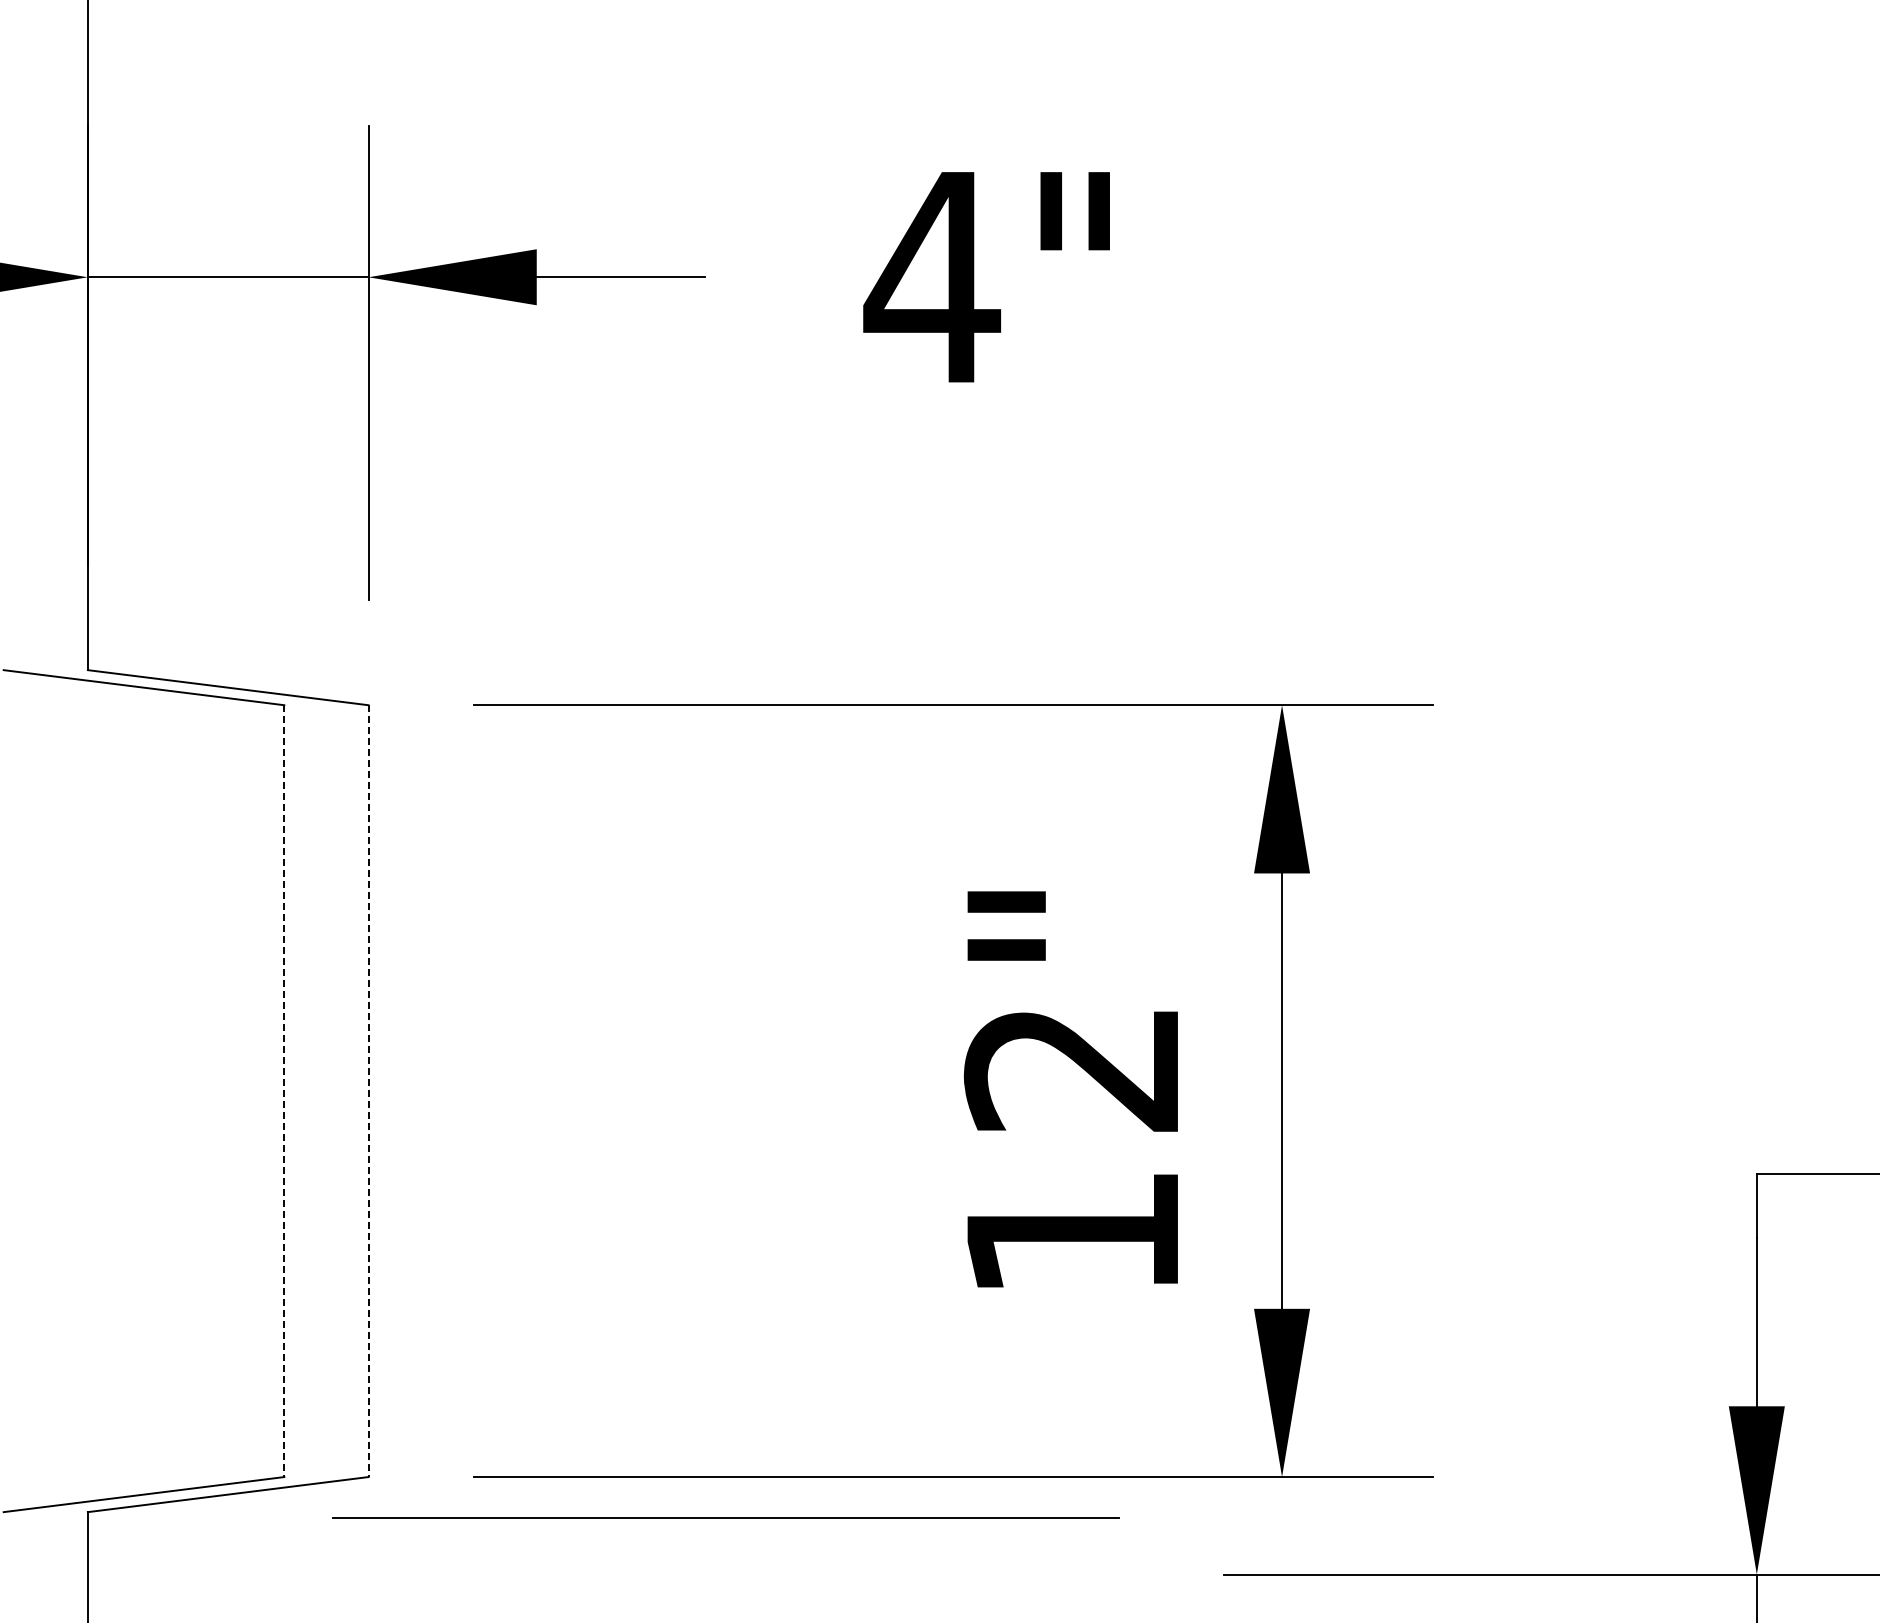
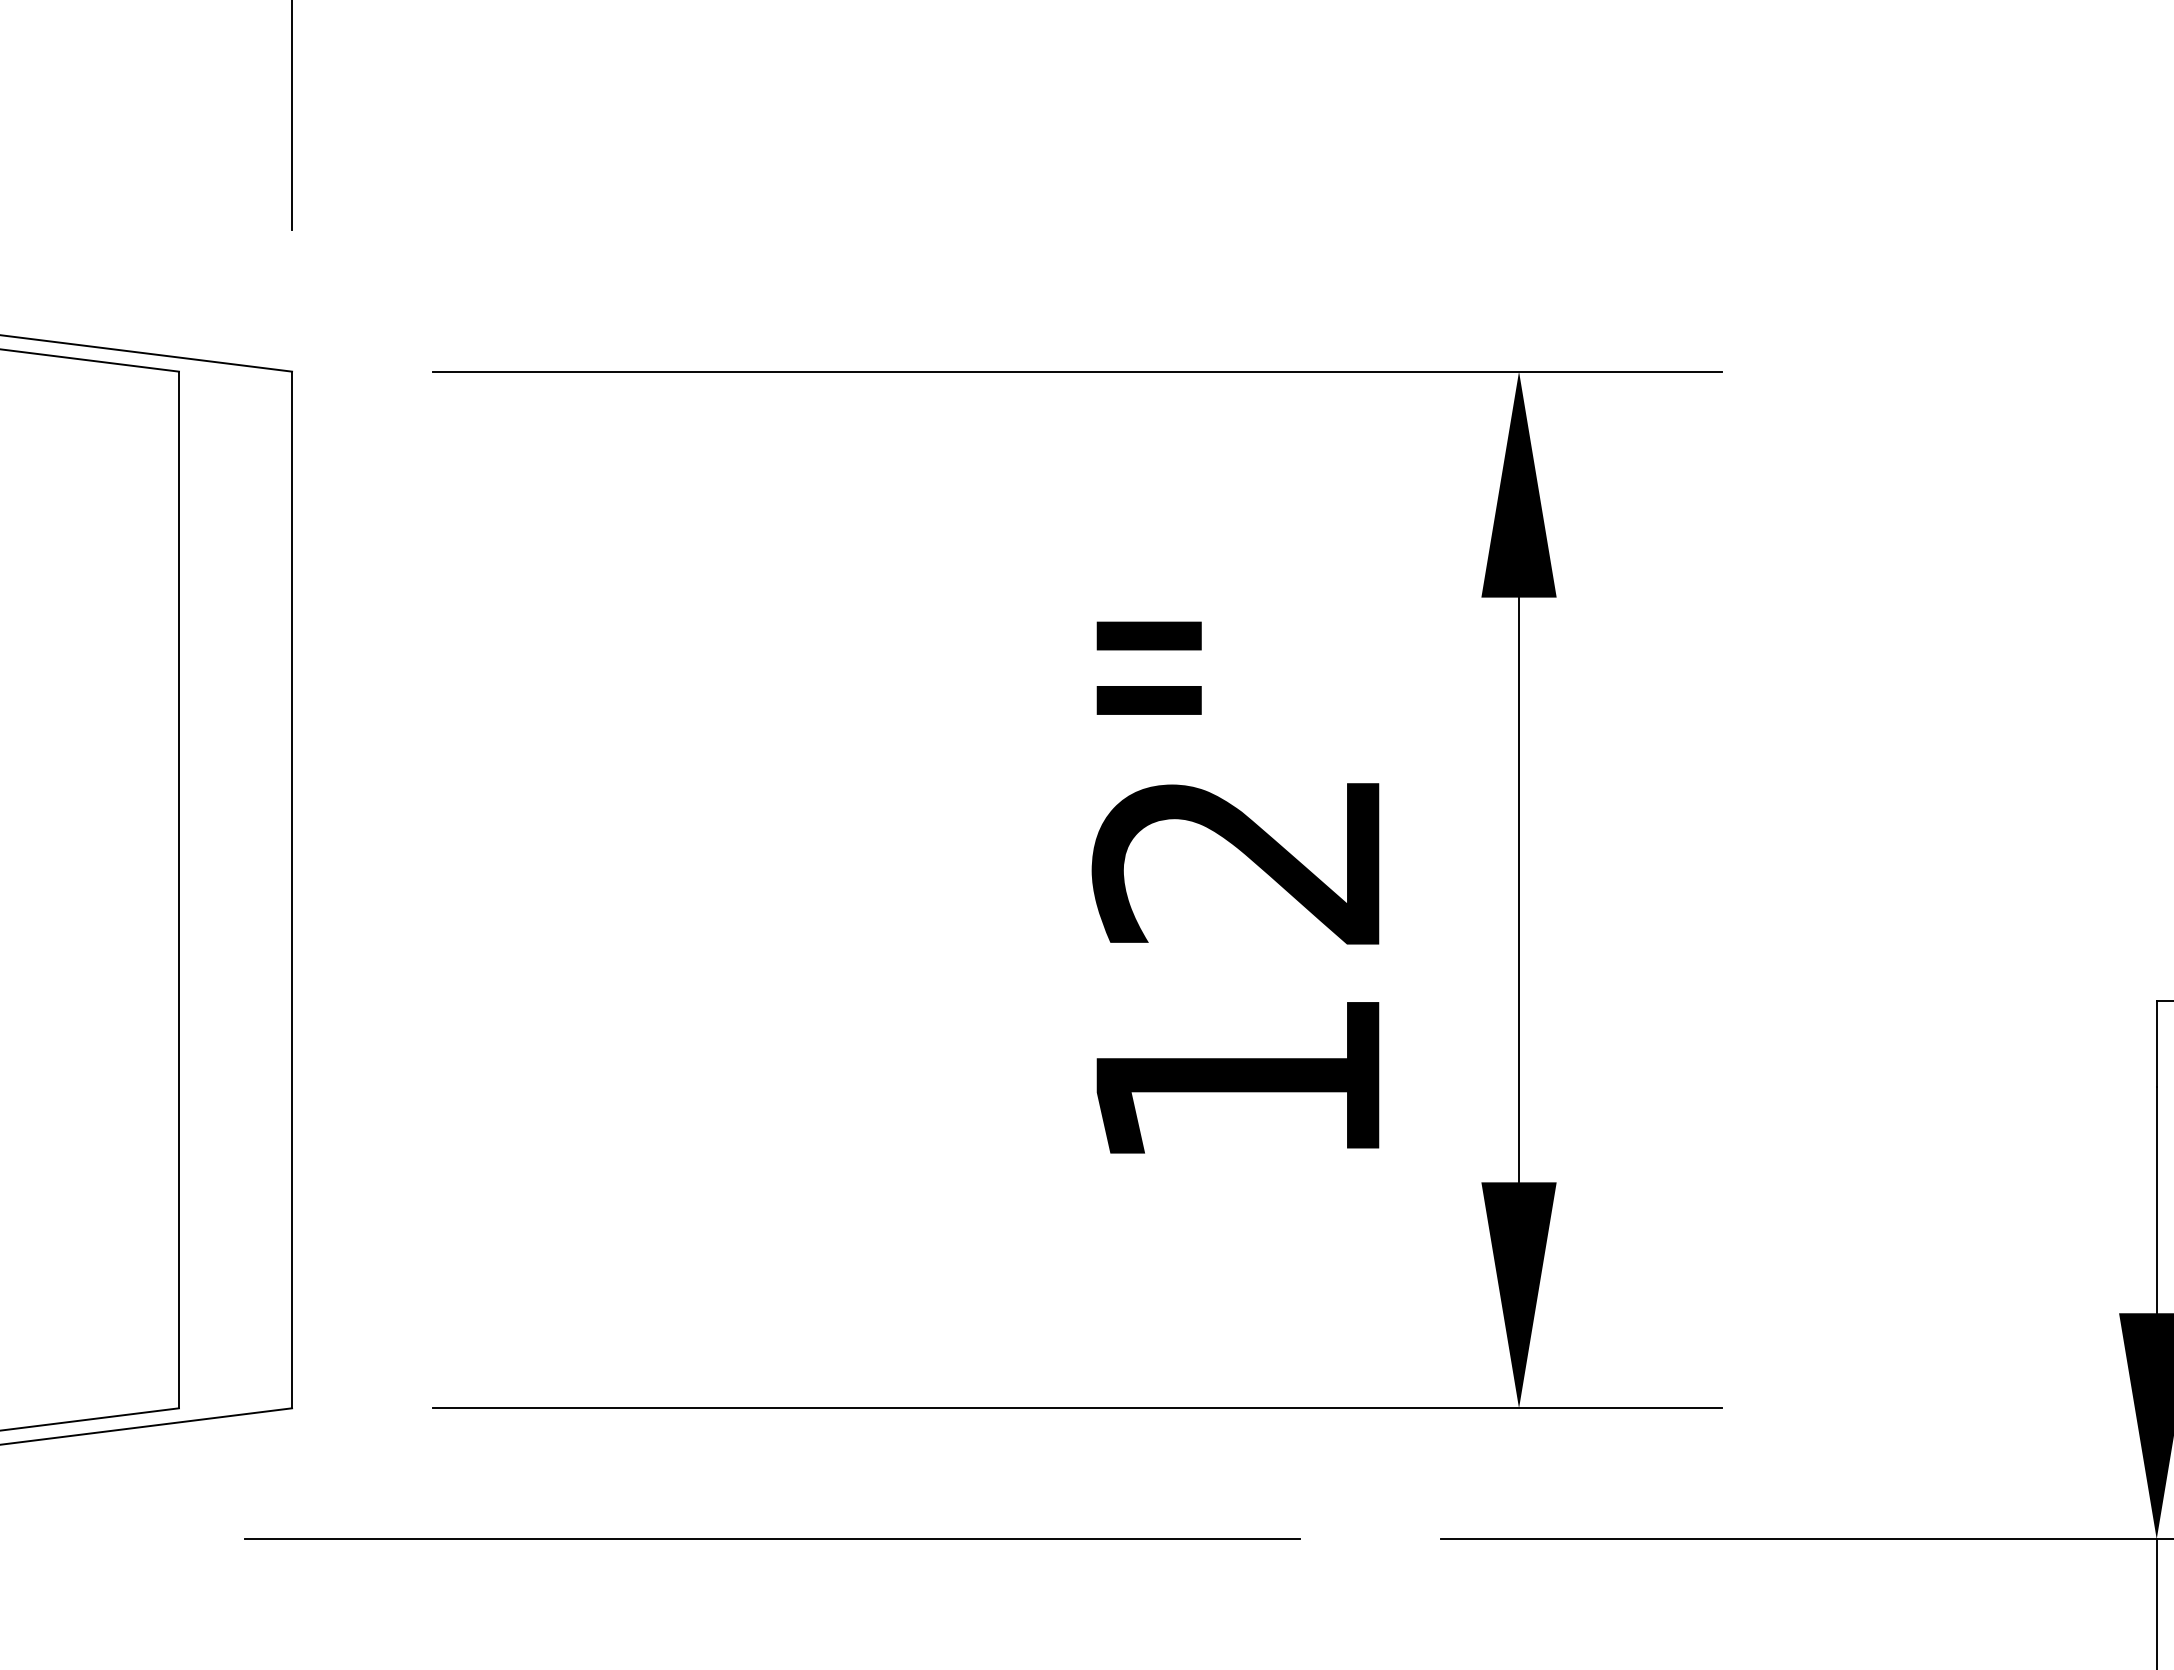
line: (284, 1091) -> (179, 890), dashed -> solid
line: (368, 1091) -> (292, 890), dashed -> solid
line: (725, 1517) -> (771, 1539), moved

